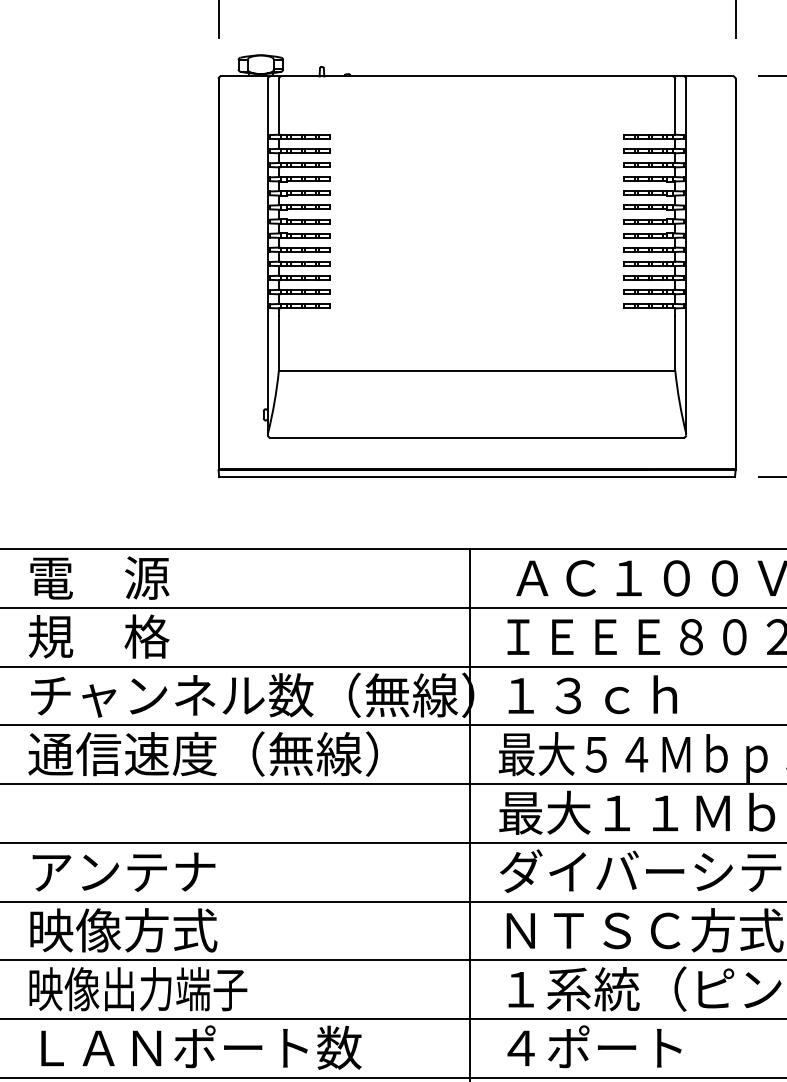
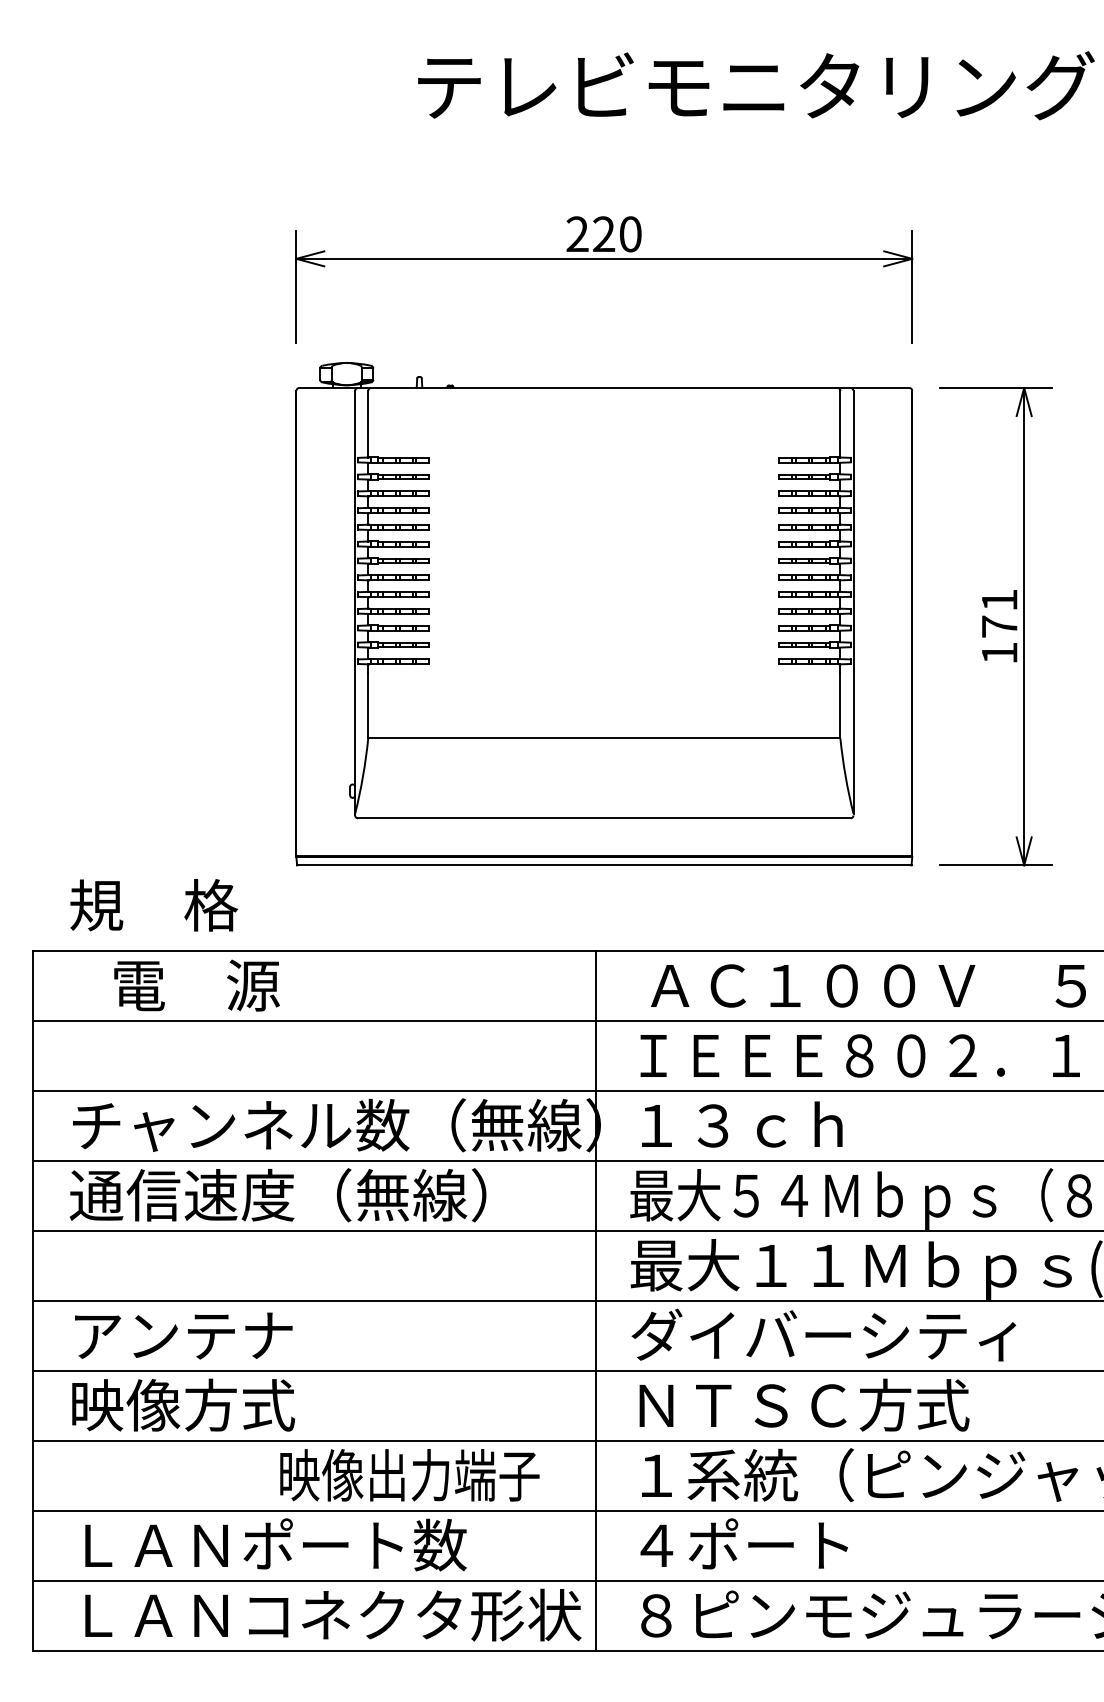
text: (99, 578) -> (196, 985), moved
text: (99, 636) -> (154, 905), moved
text: (138, 989) -> (409, 1475), moved

